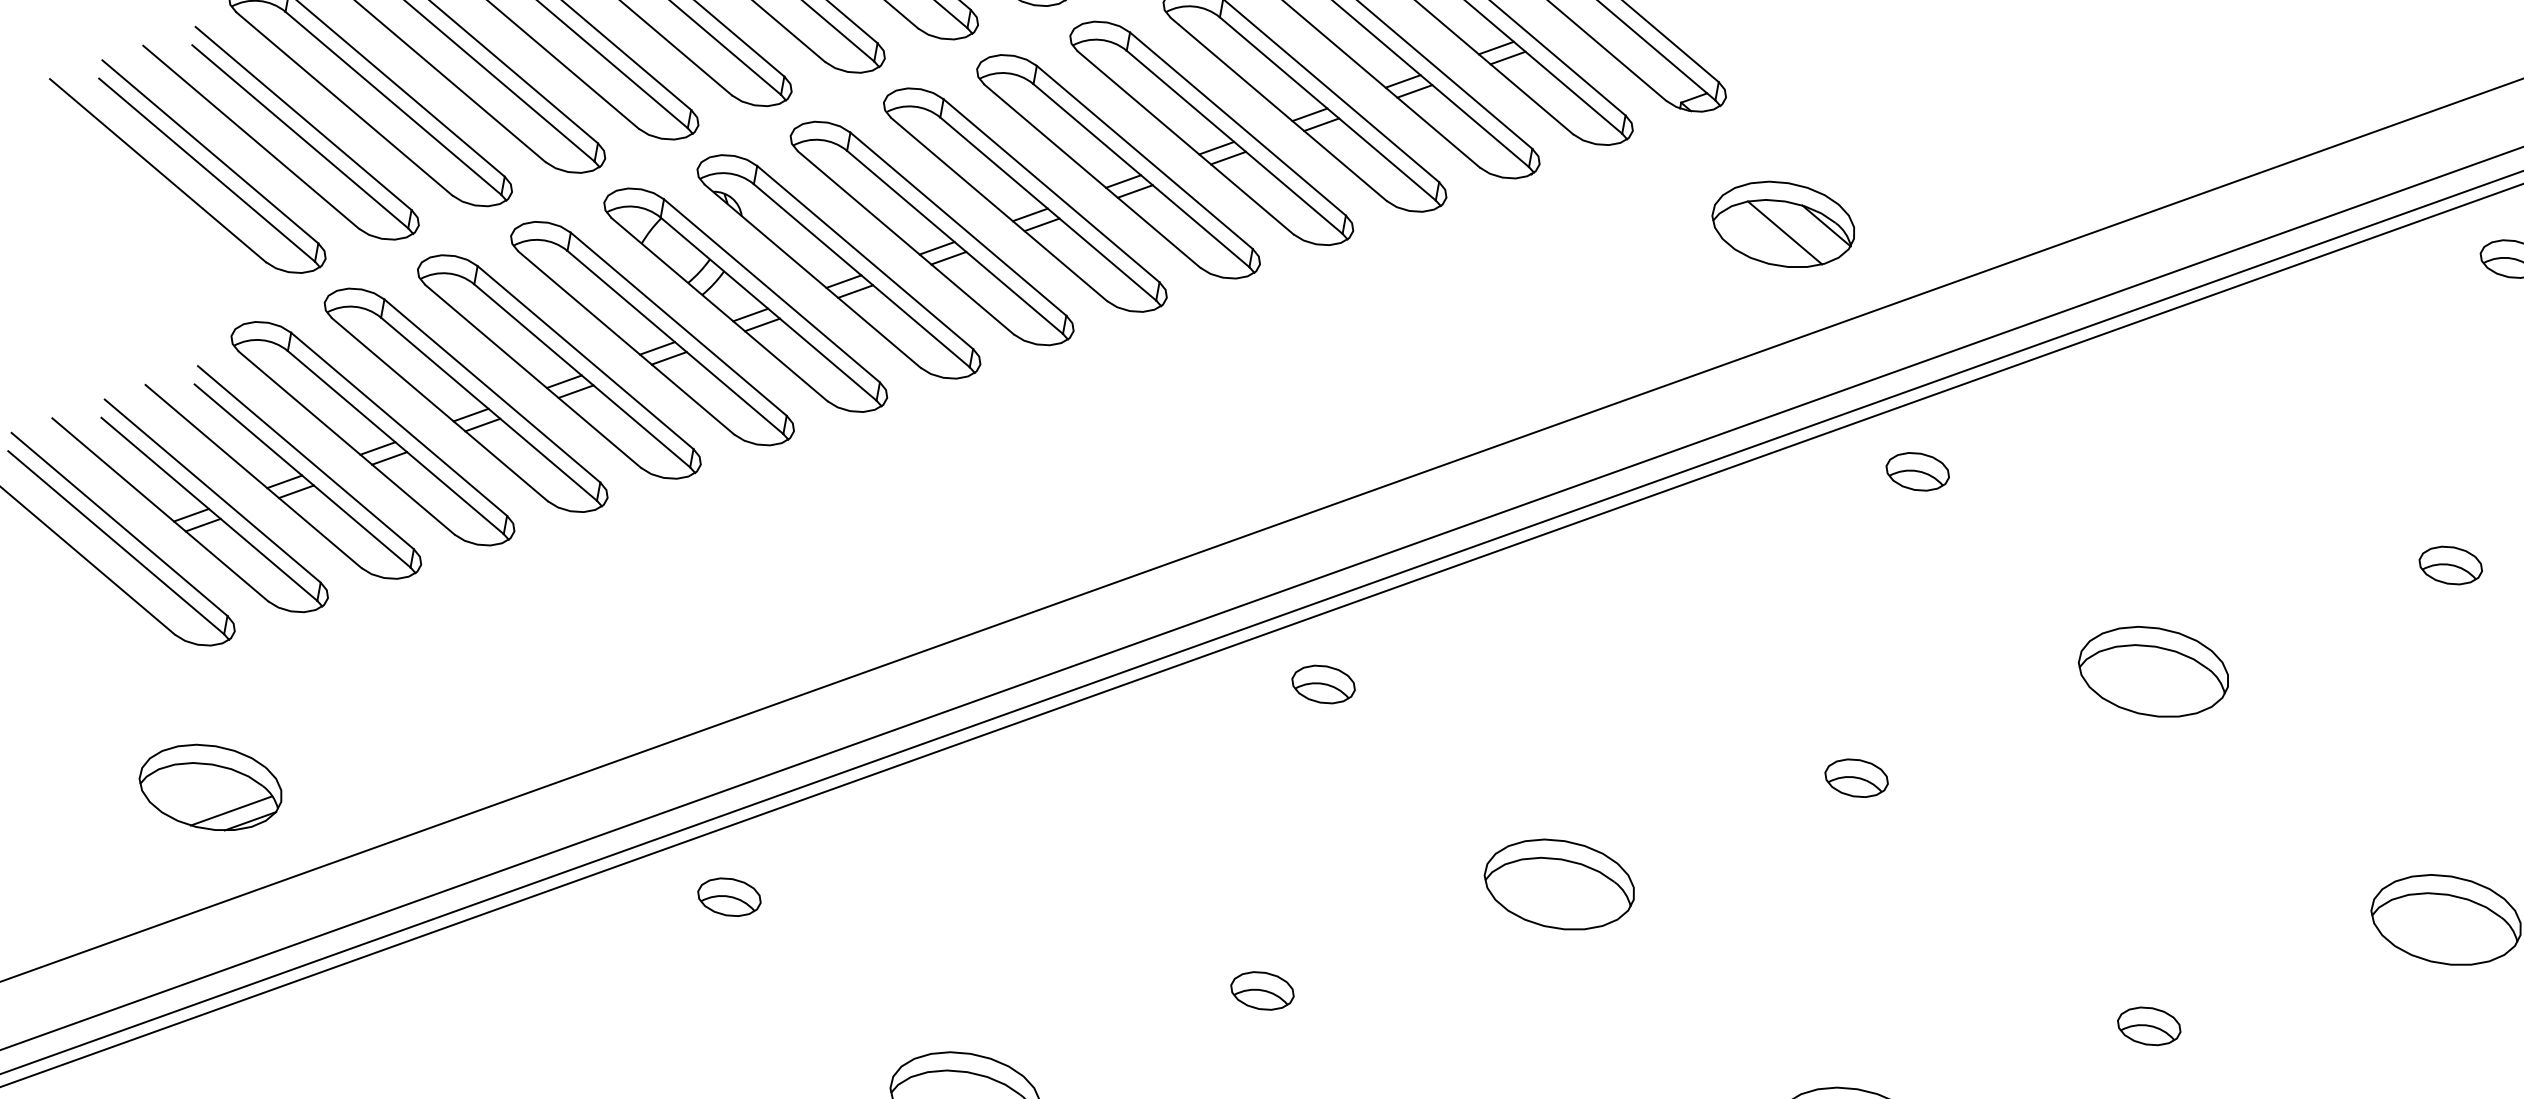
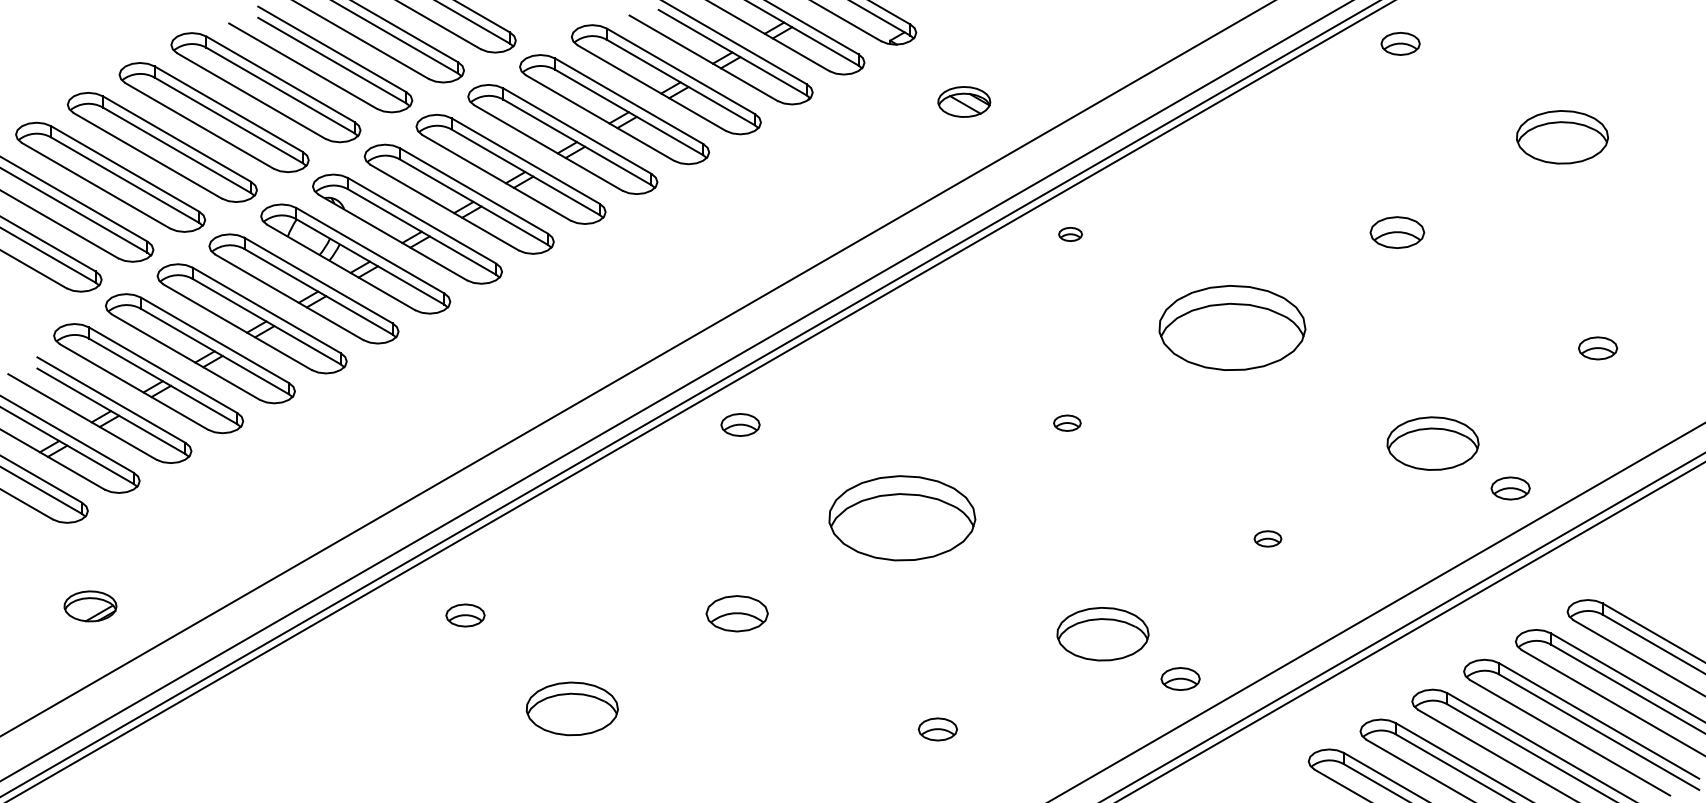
part: (1784, 223) -> (964, 101), size x0.6
part: (1917, 471) -> (1070, 234), size x0.6
part: (2450, 565) -> (1397, 232), size x1.4
part: (2154, 671) -> (1232, 327), size x1.6
part: (1856, 778) -> (1067, 423), size x0.7
part: (210, 787) -> (90, 606), size x0.6
part: (1559, 884) -> (902, 518), size x1.6
part: (729, 897) -> (465, 615), moved
part: (1262, 990) -> (737, 613), size x1.6
part: (2148, 1025) -> (1267, 538), size x0.7

